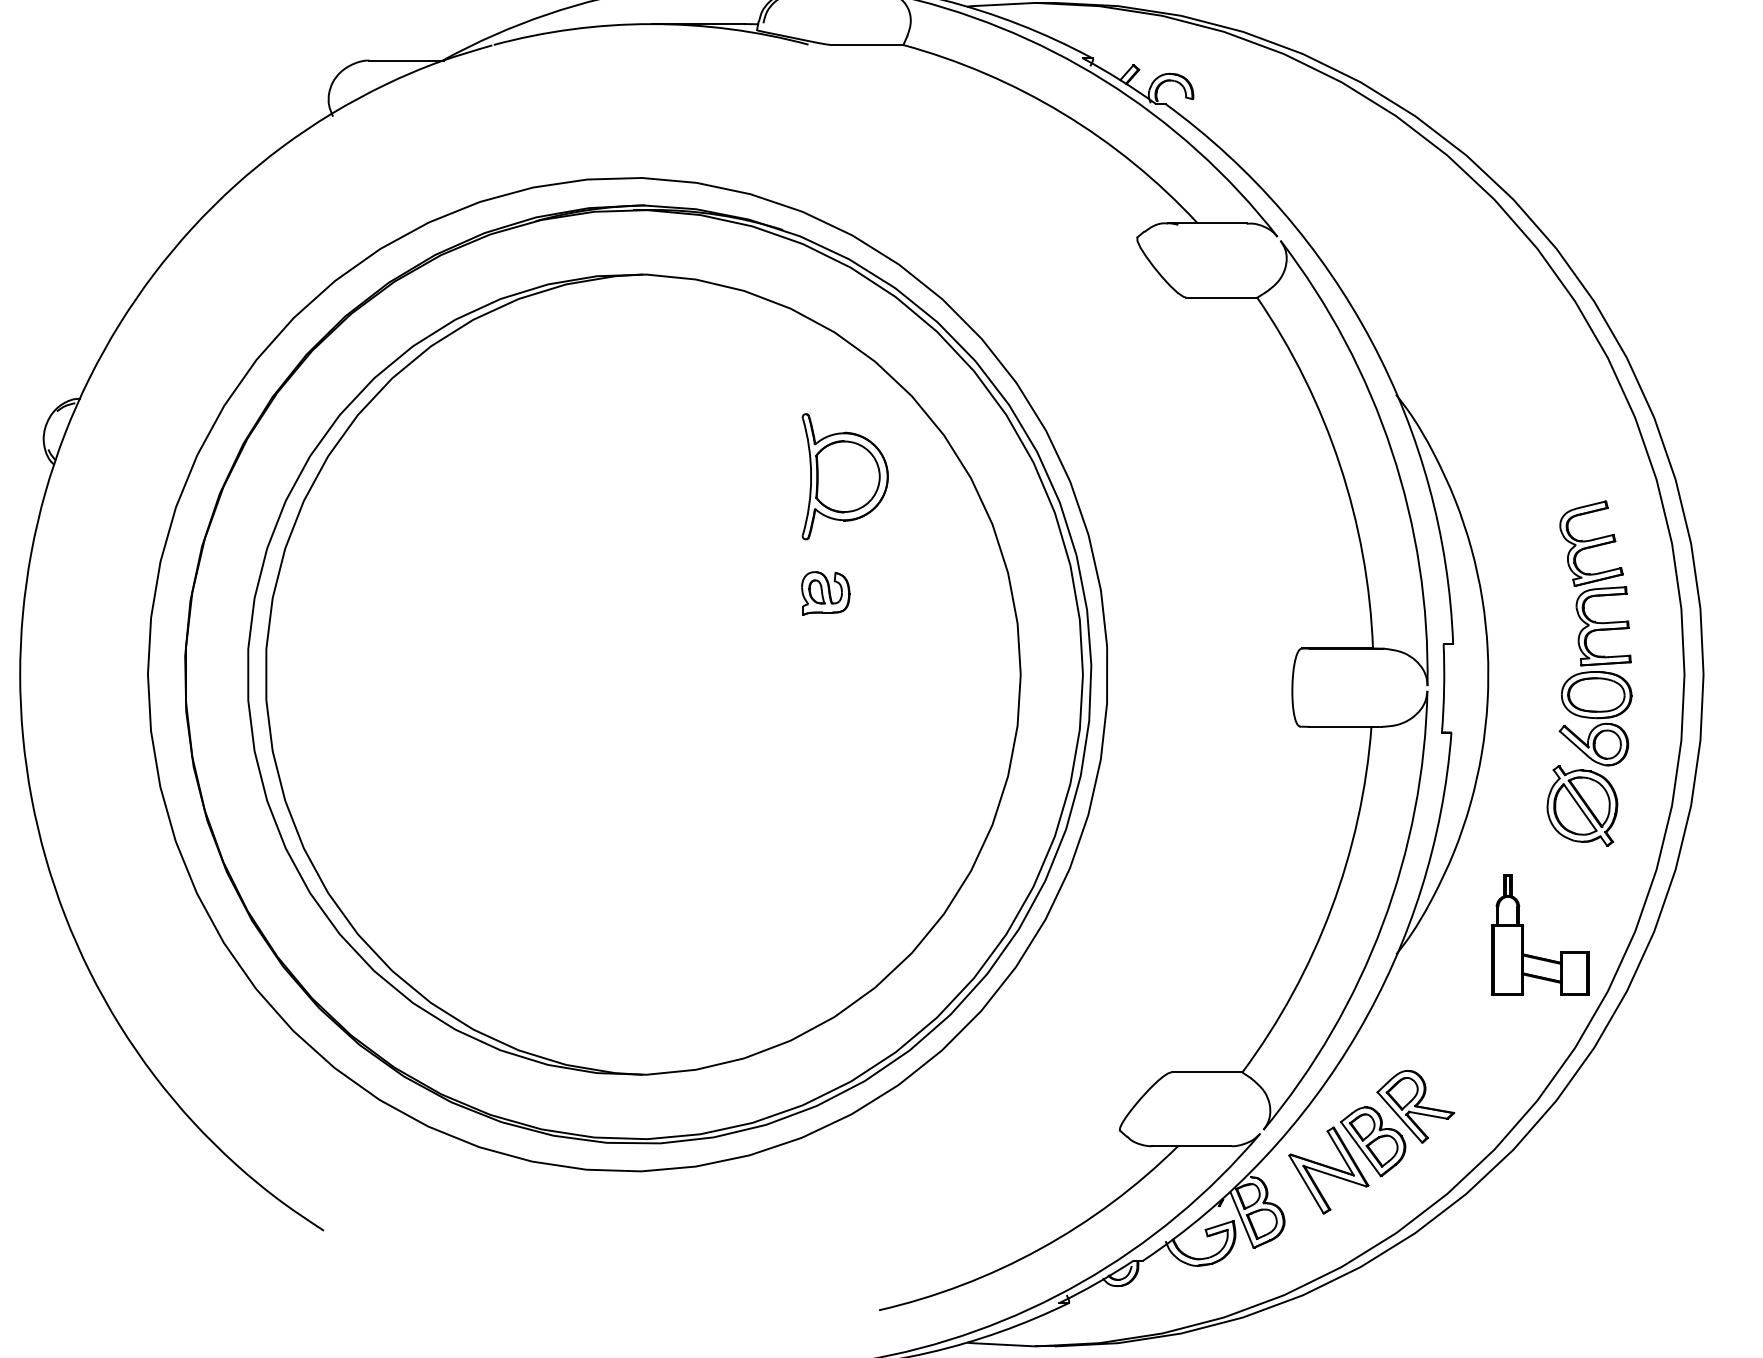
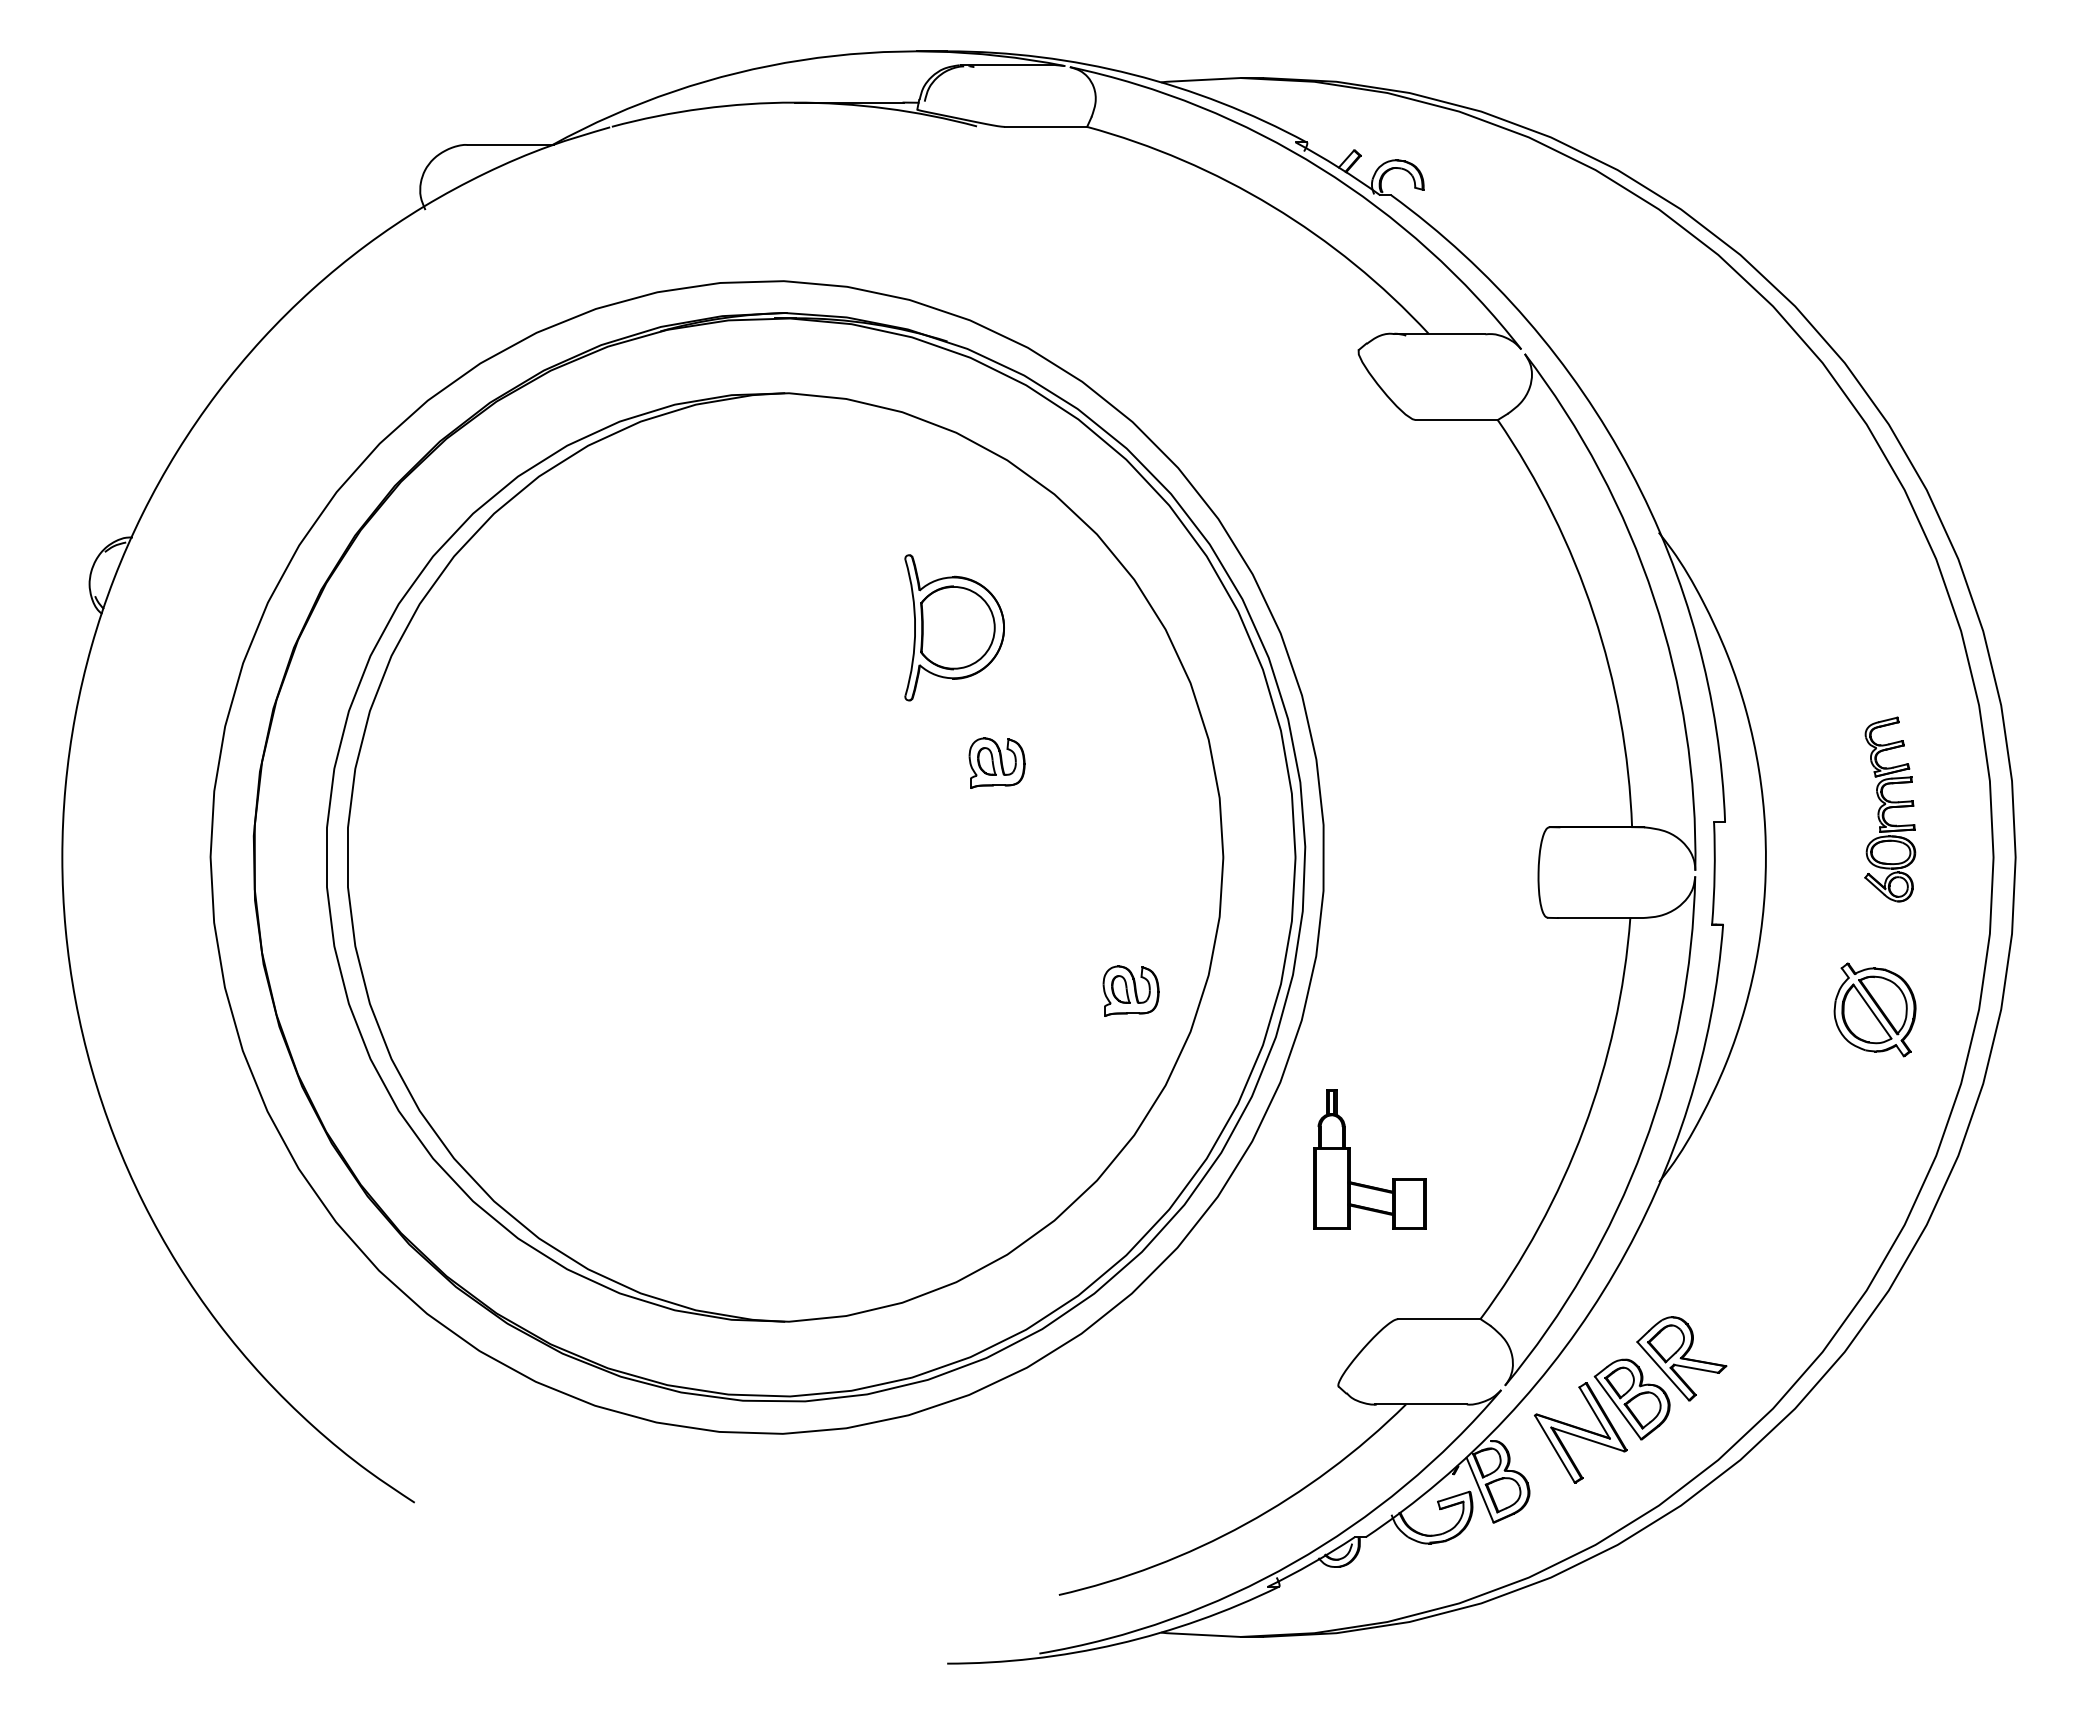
part: (845, 476) -> (954, 627), moved
part: (1594, 633) -> (1889, 809), size x0.6
part: (940, 789) -> (1130, 990), added
part: (1524, 934) -> (1350, 1159), moved

